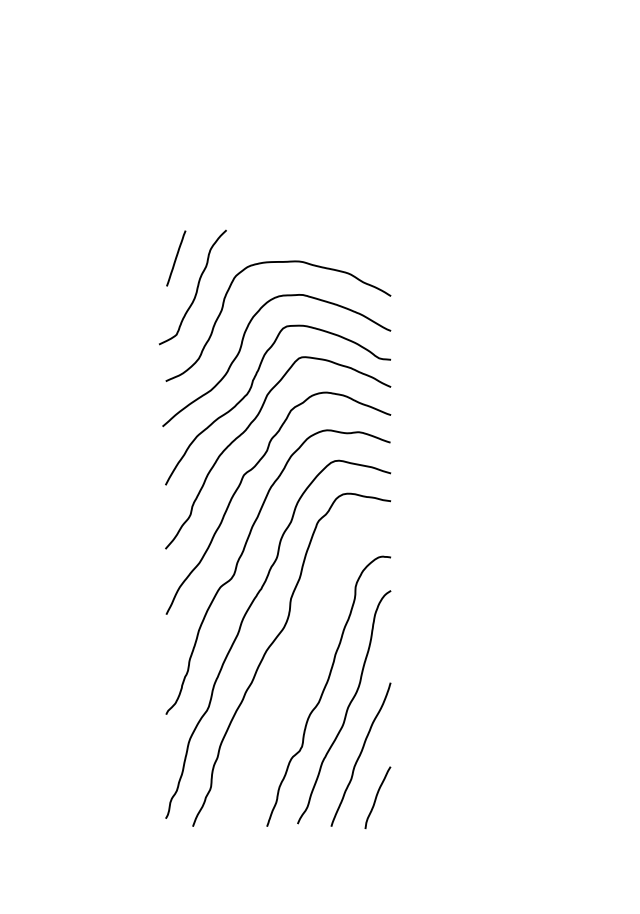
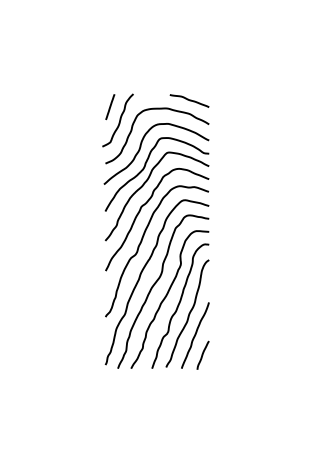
curve: (348, 244) -> (189, 100), added
curve: (298, 672) -> (166, 297), added

